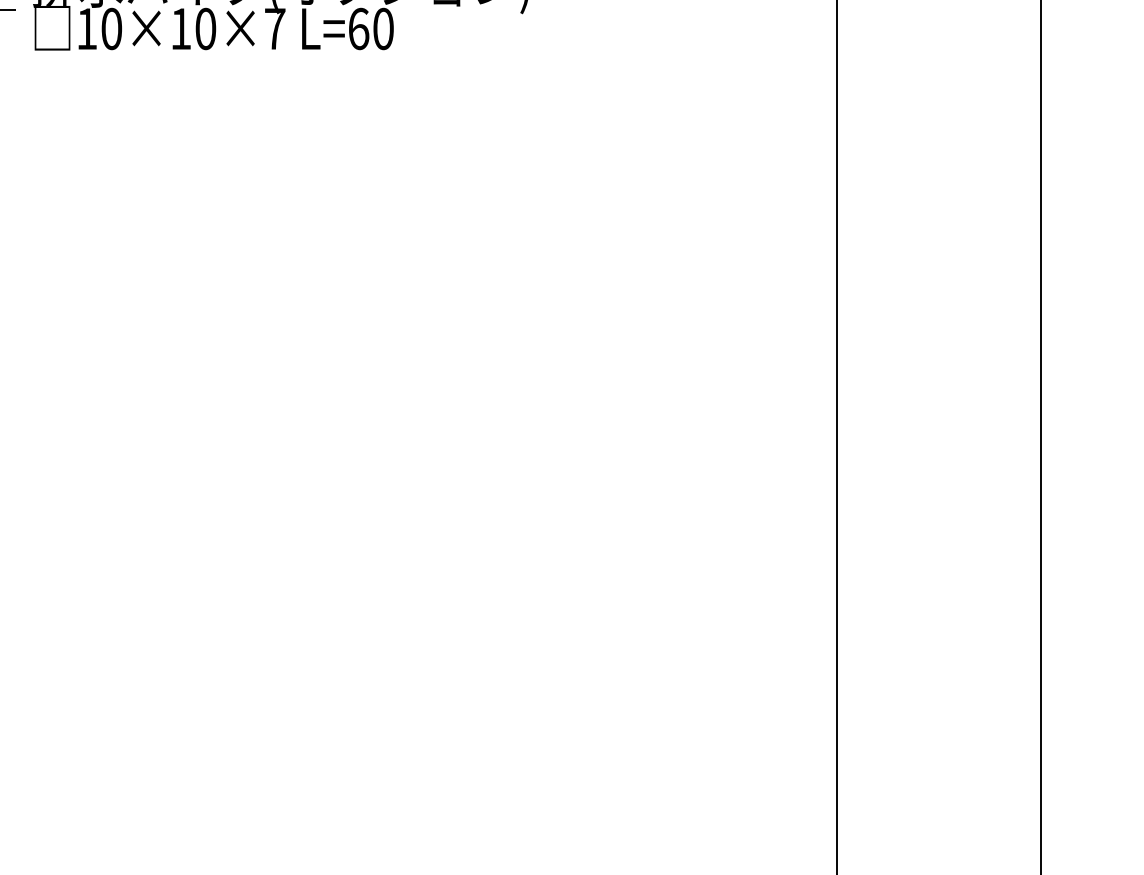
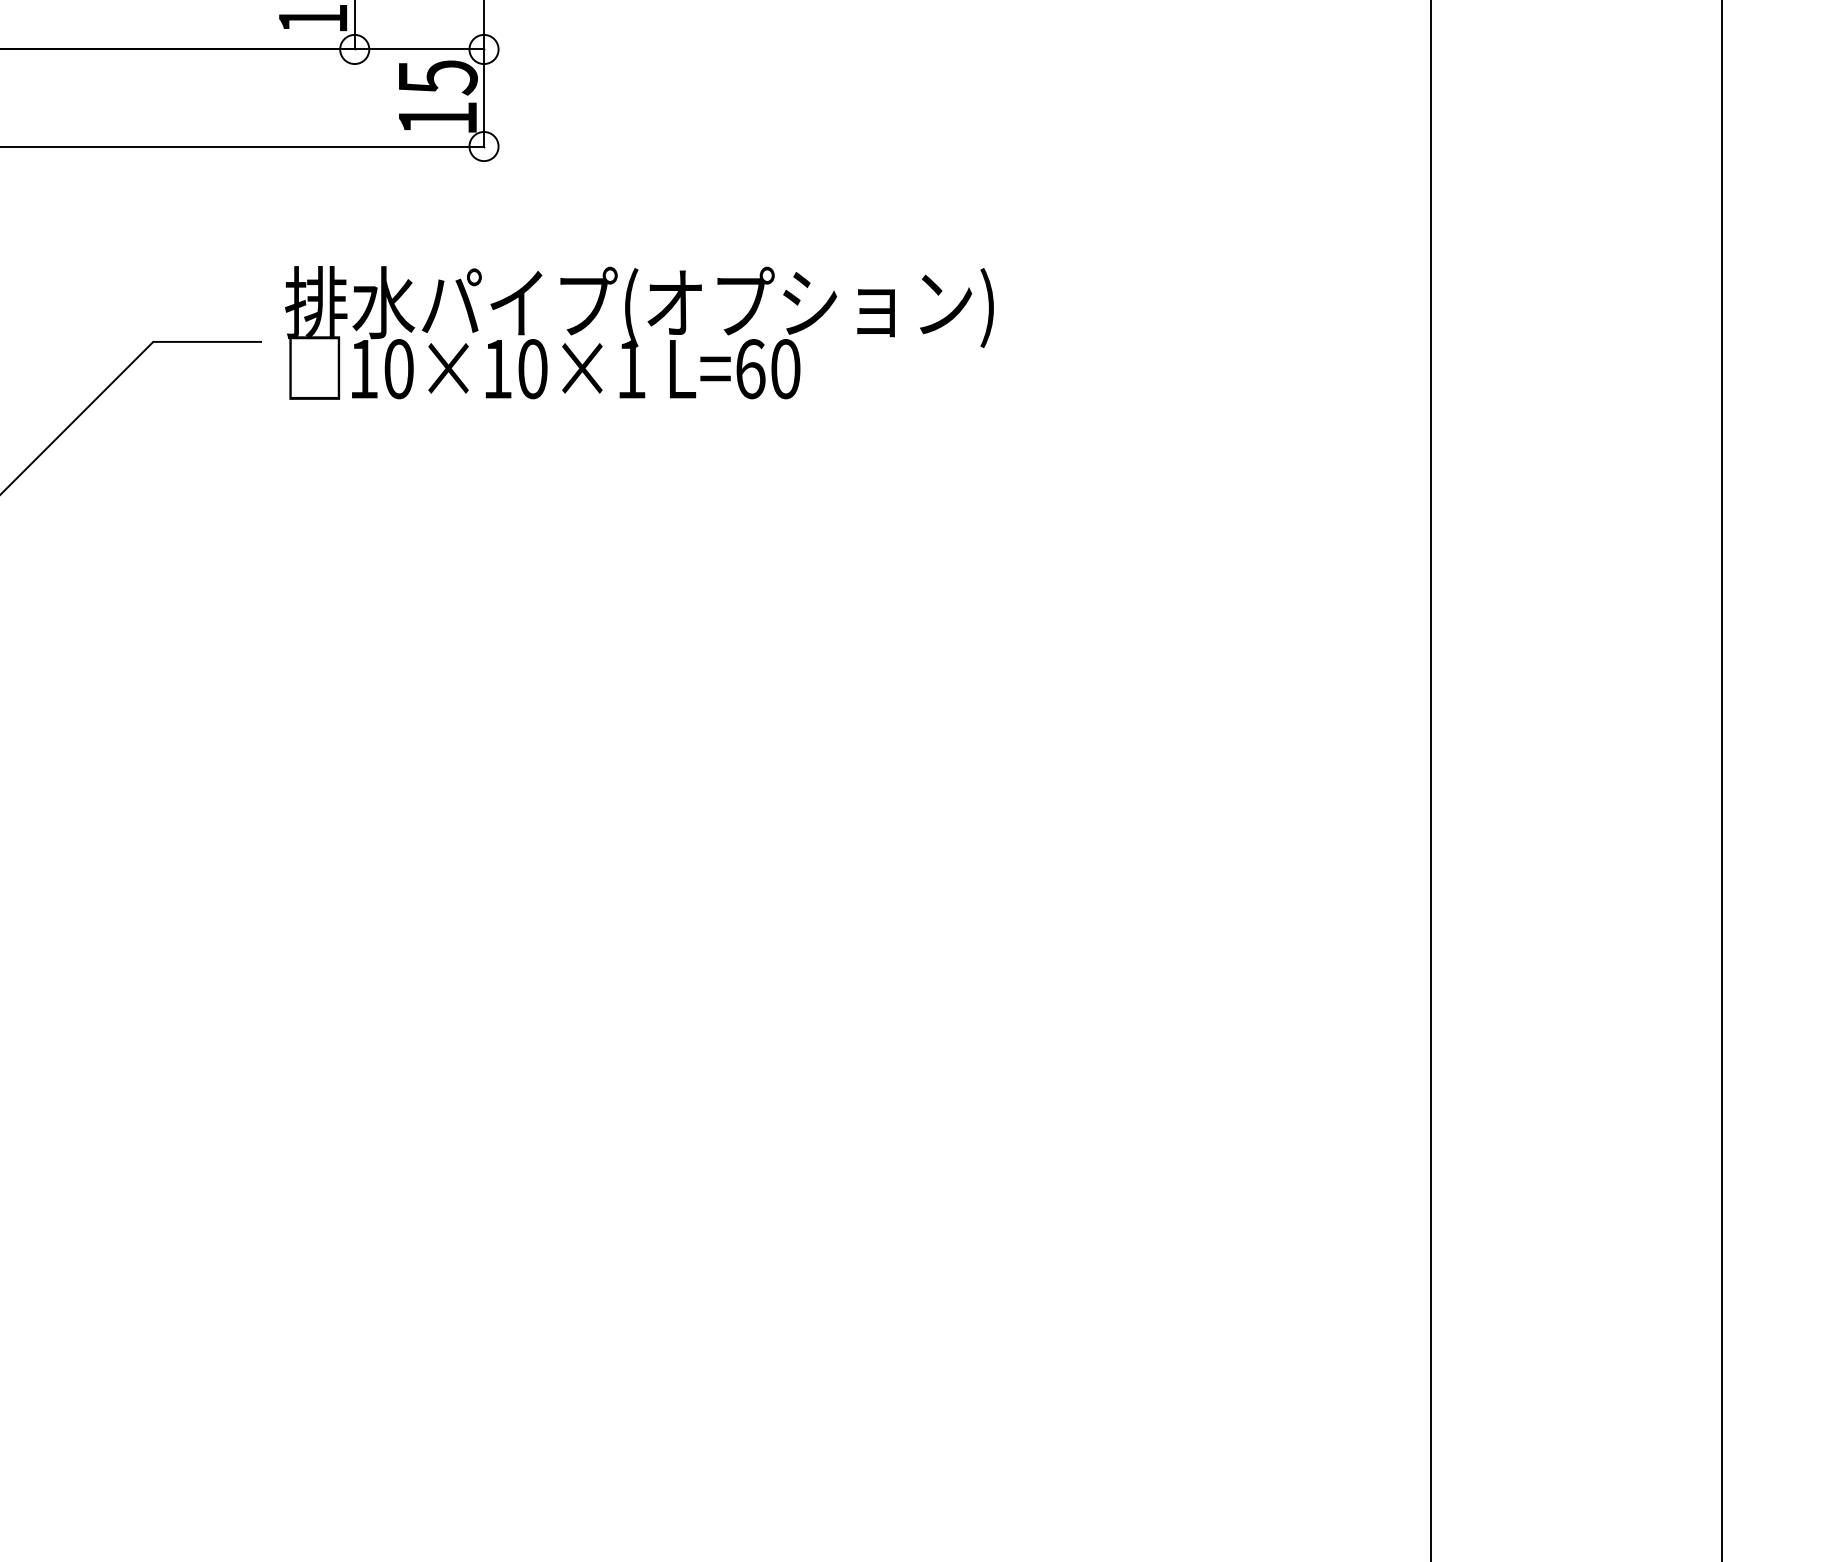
text: (275, 29) -> (631, 369), 10×10×7 -> 10×10×1

